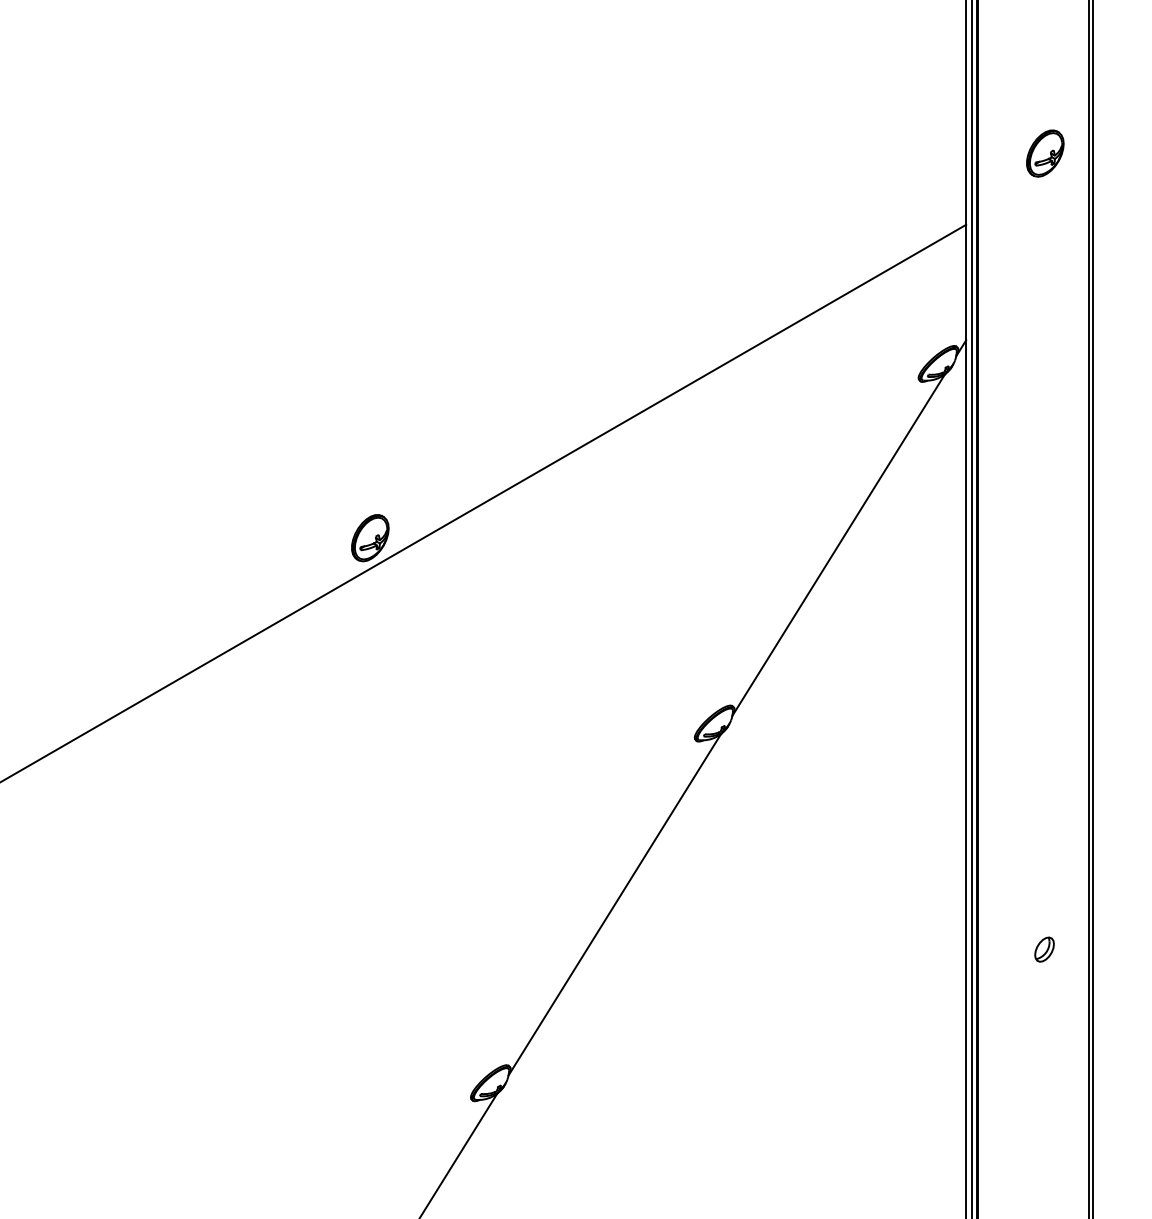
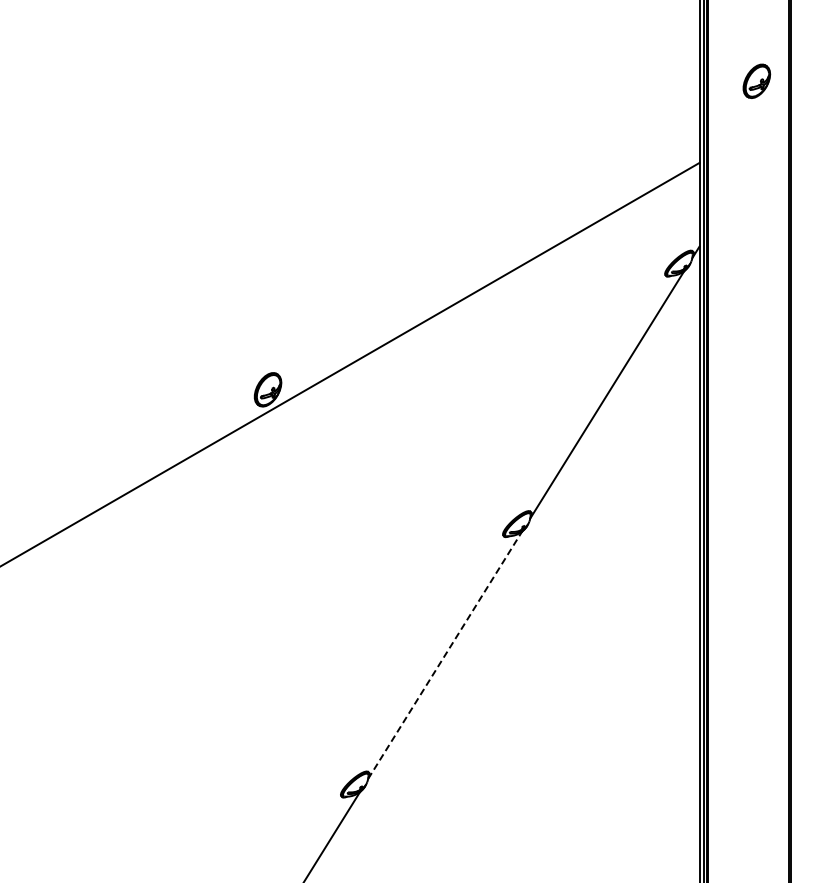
part: (1044, 152) -> (756, 80), moved
line: (615, 905) -> (445, 655), solid -> dashed
part: (1043, 949) -> (755, 687), removed

